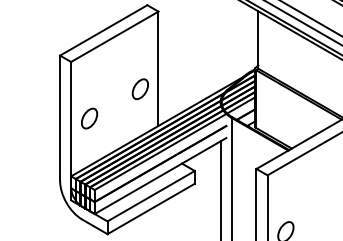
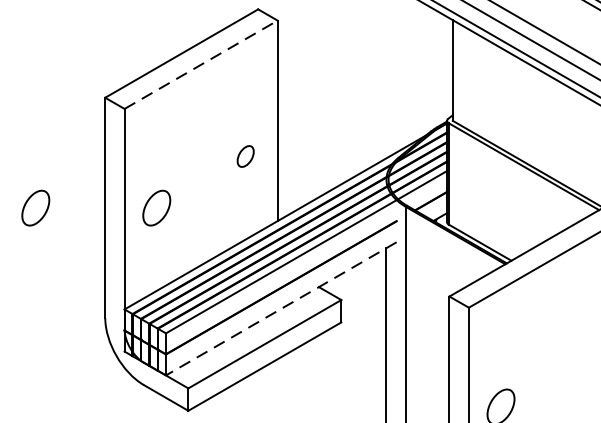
line: (115, 36) -> (202, 64), solid -> dashed
part: (139, 88) -> (244, 155), size x0.6
part: (20, 118) -> (35, 207), added
line: (160, 176) -> (281, 309), solid -> dashed

